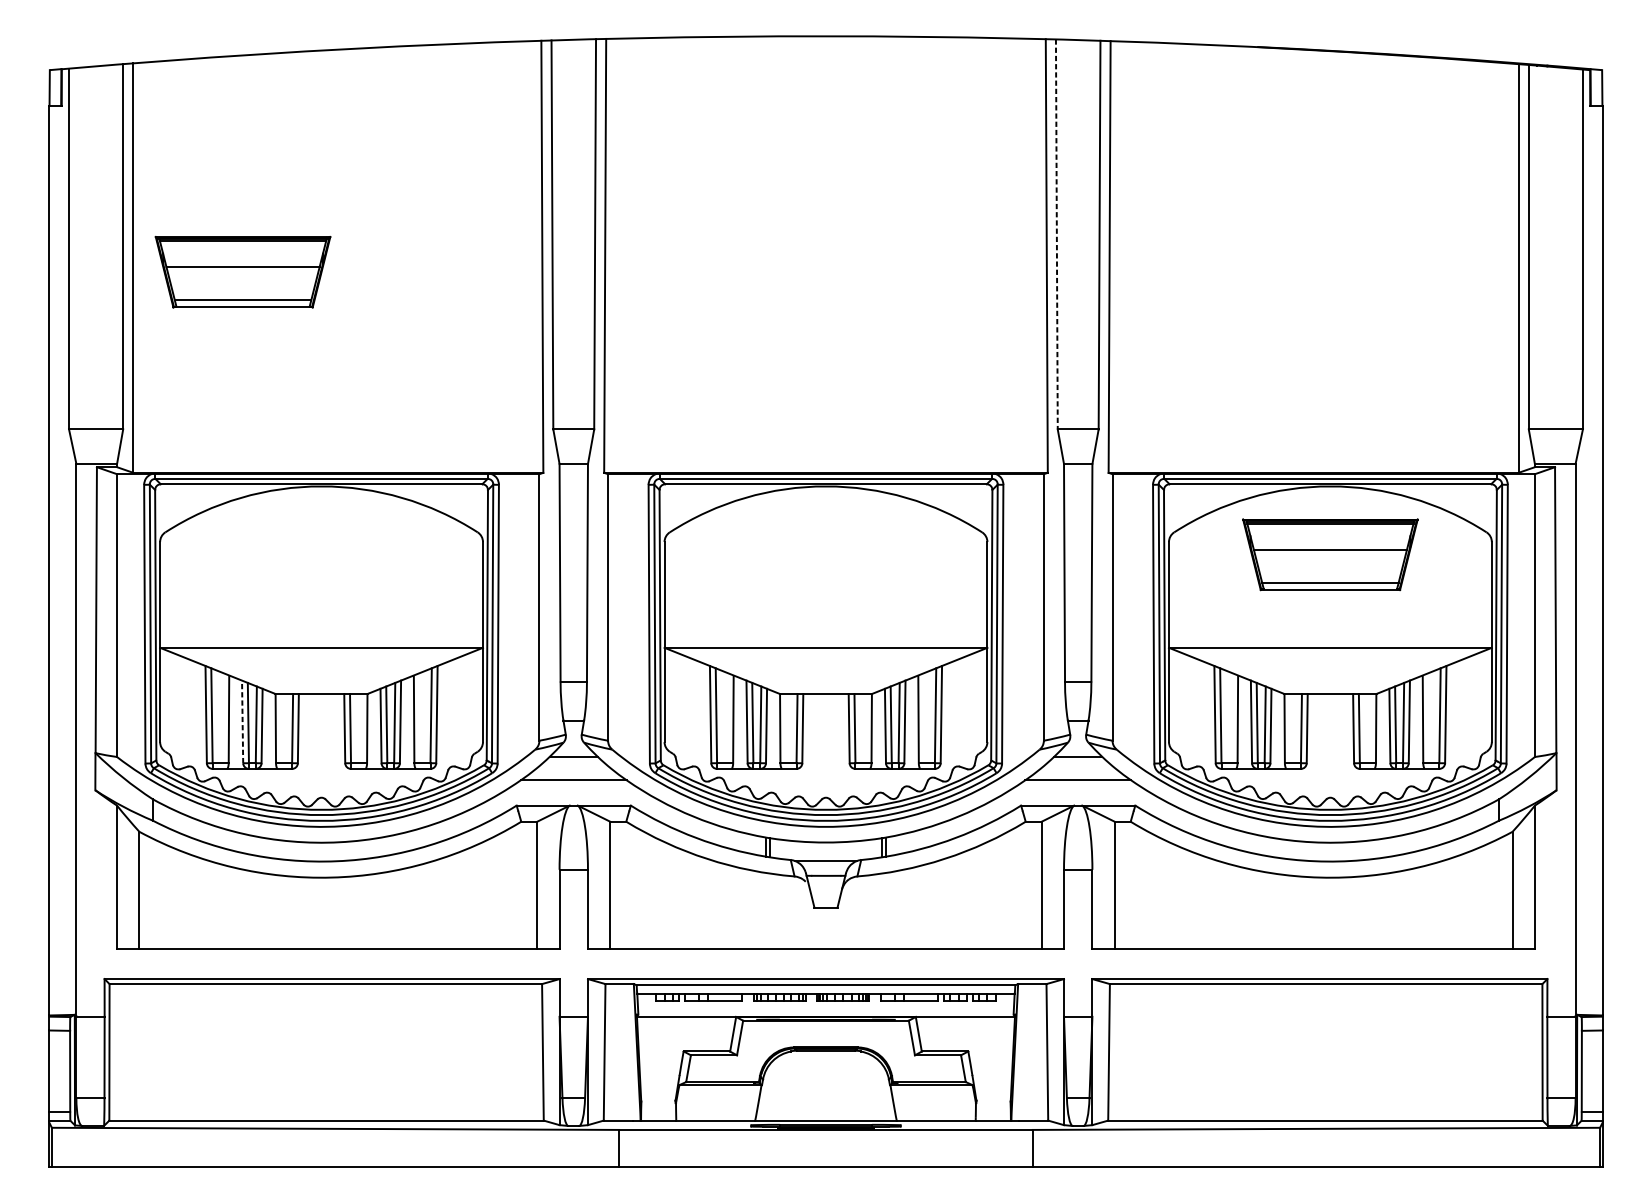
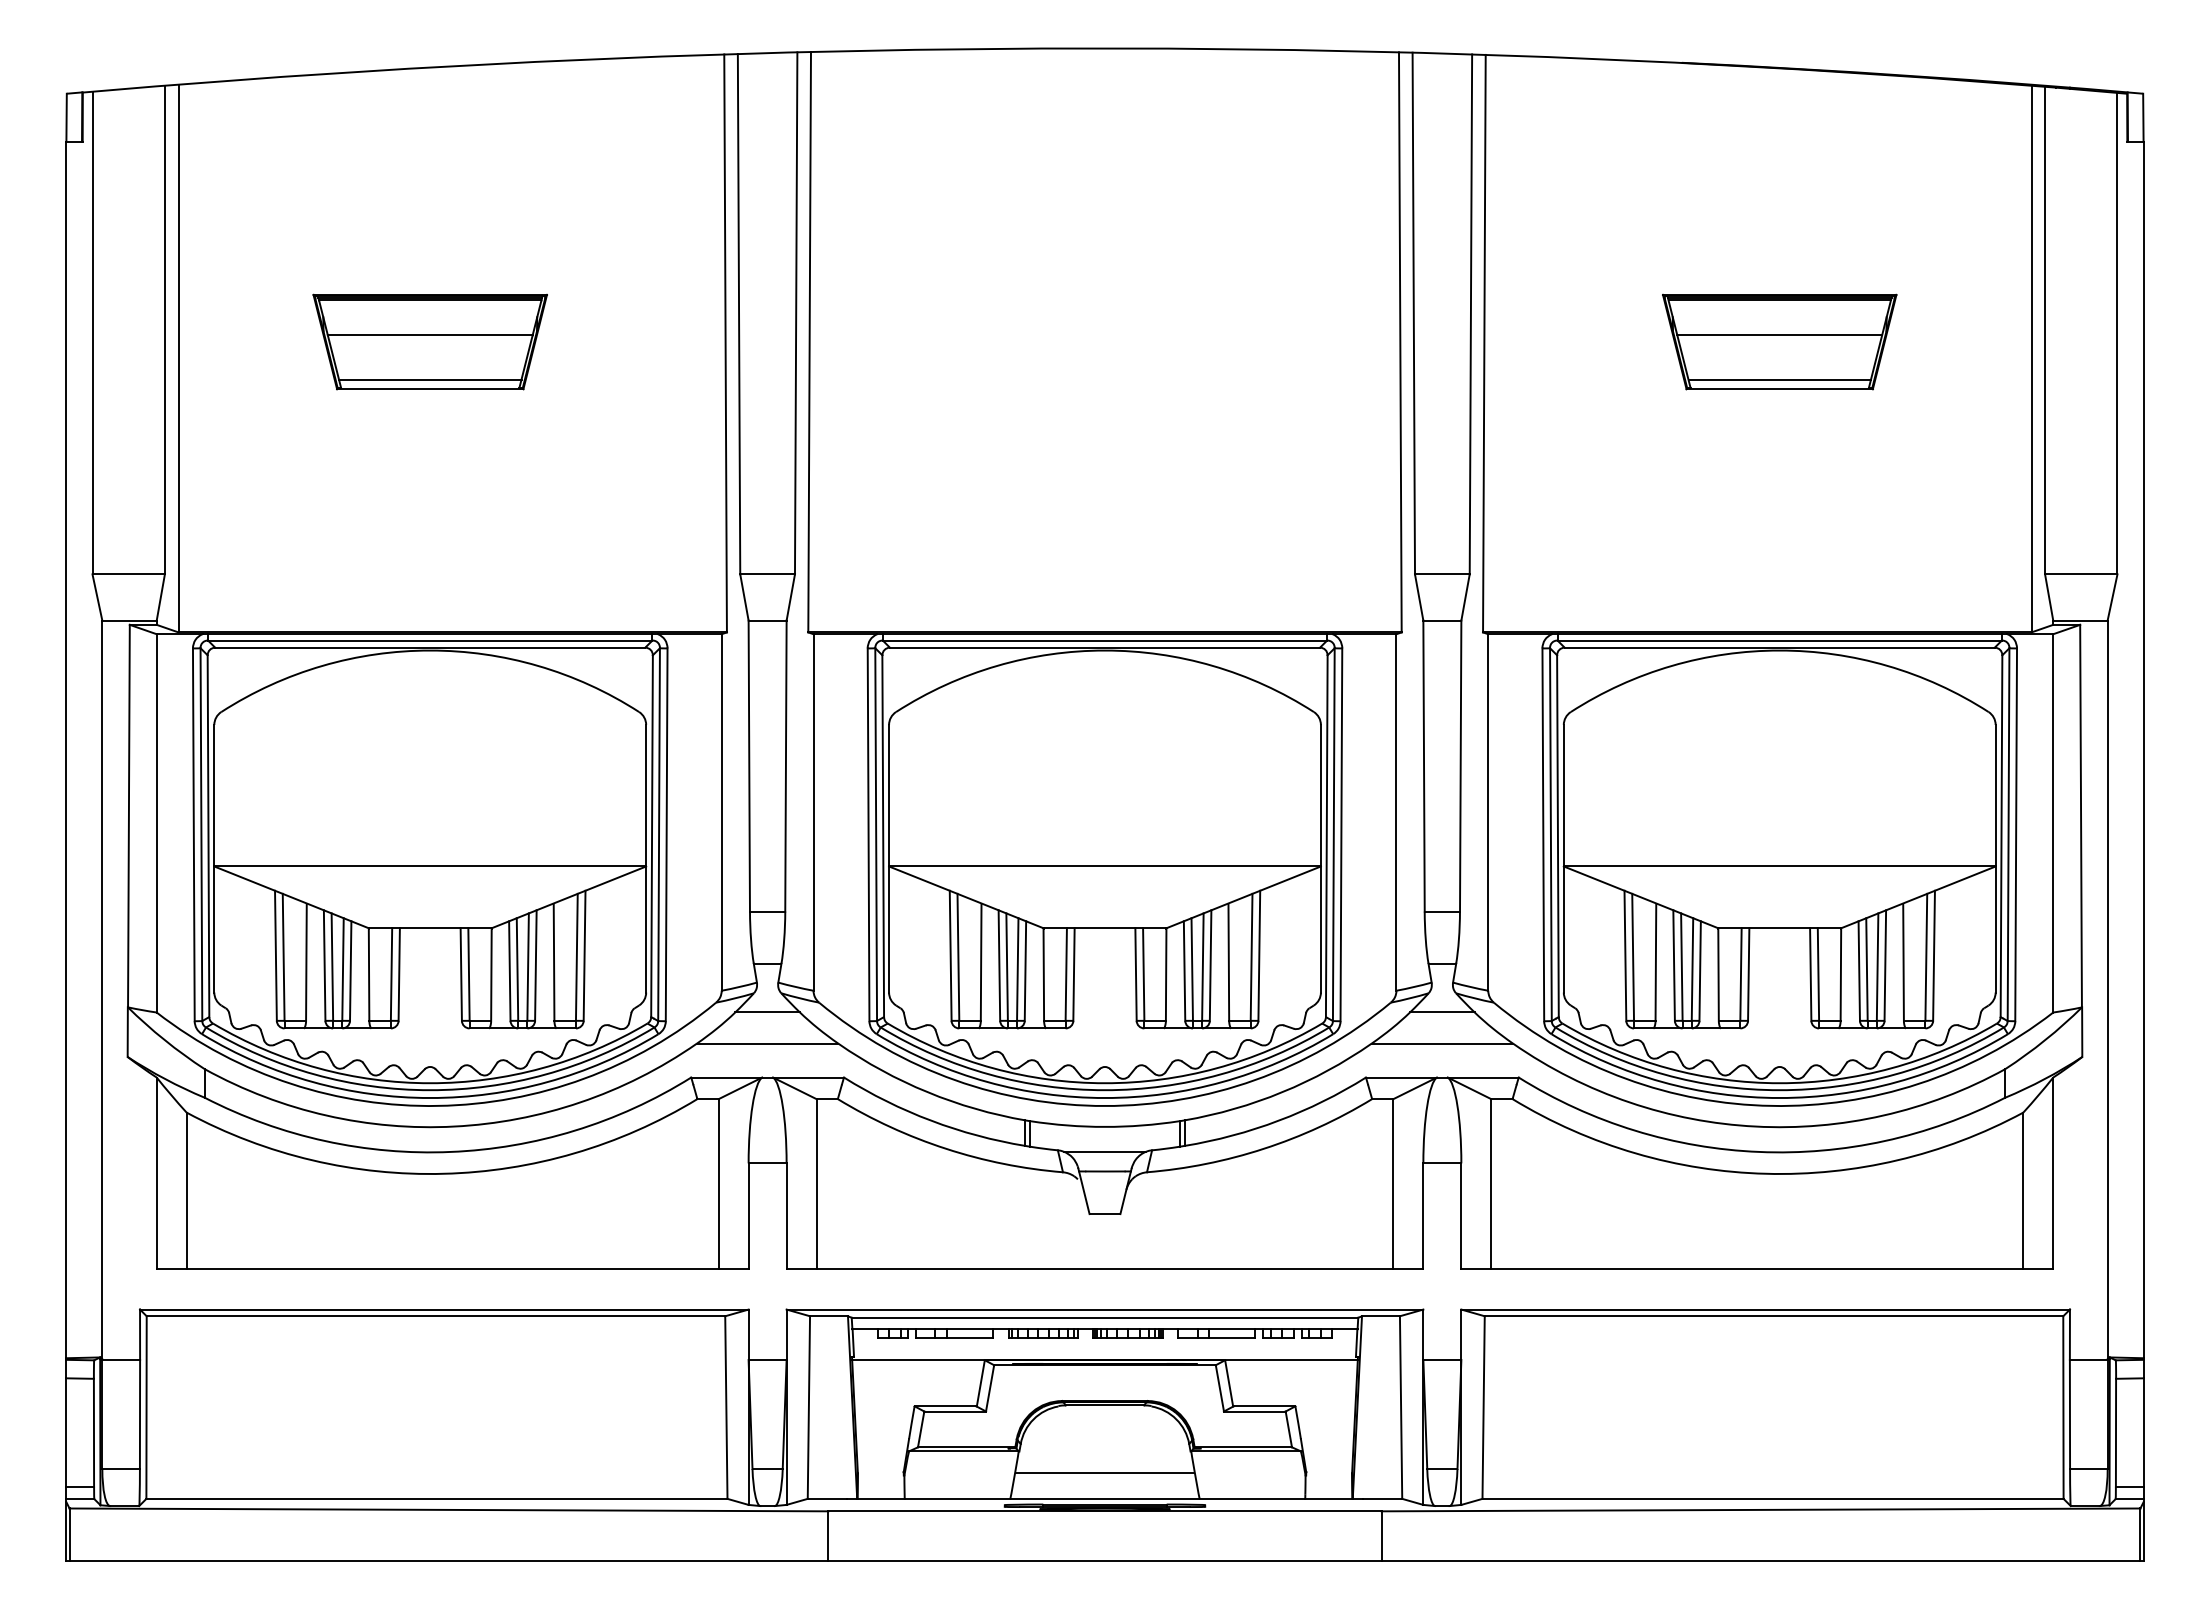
line: (1056, 234) -> (1413, 313), dashed -> solid
part: (242, 271) -> (429, 341), moved
part: (1330, 554) -> (1779, 341), moved
line: (242, 721) -> (324, 965), dashed -> solid
line: (825, 1100) -> (1104, 1472), added

